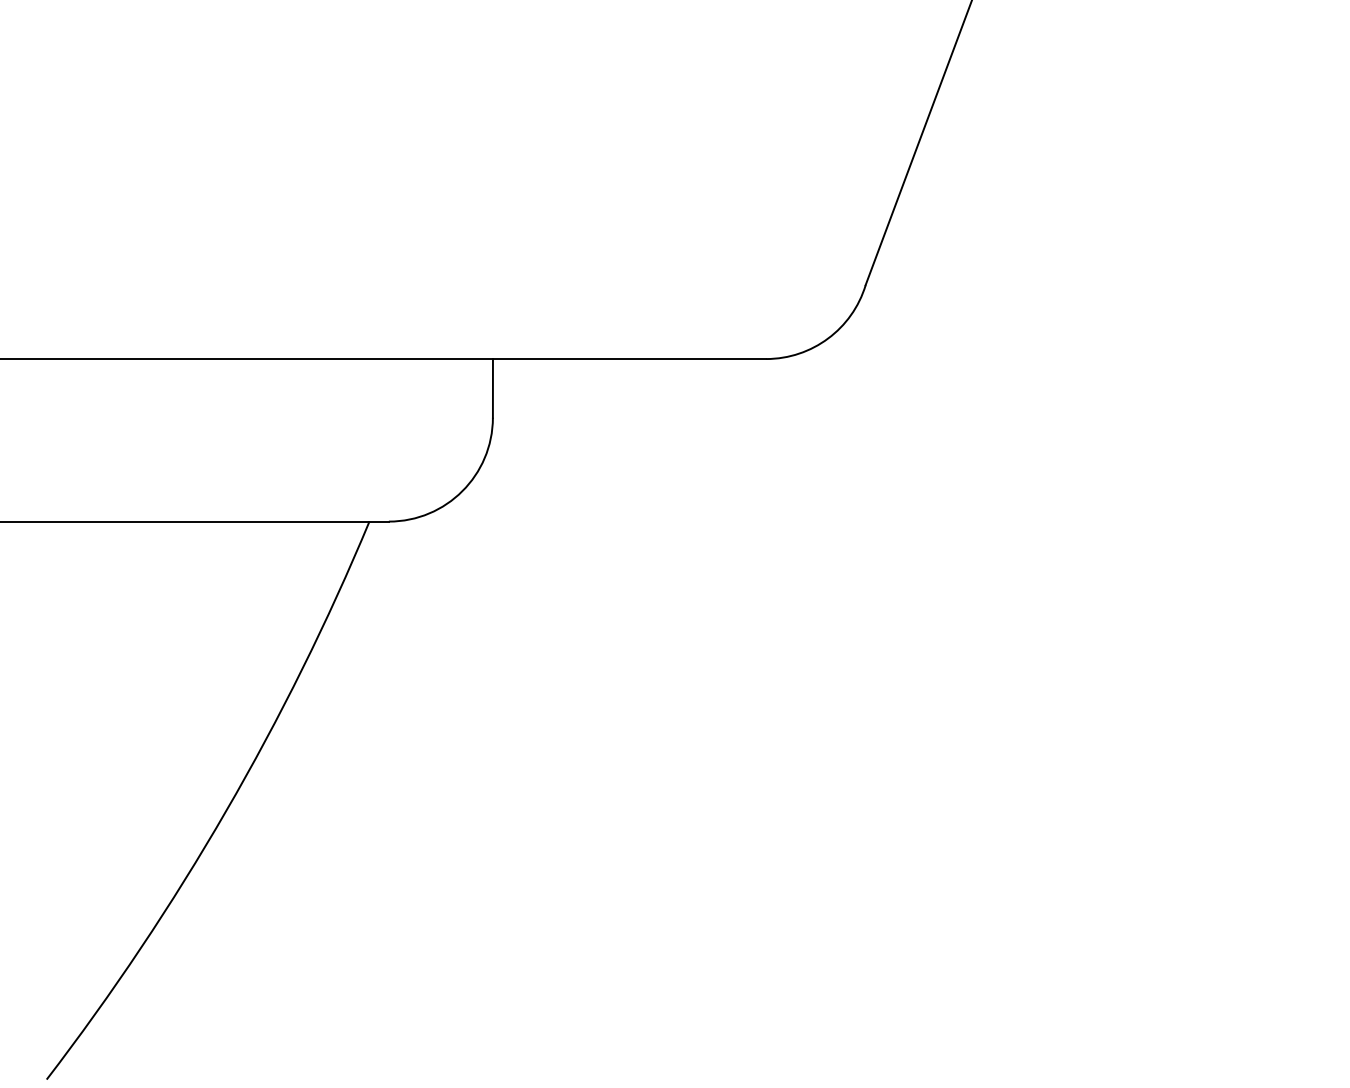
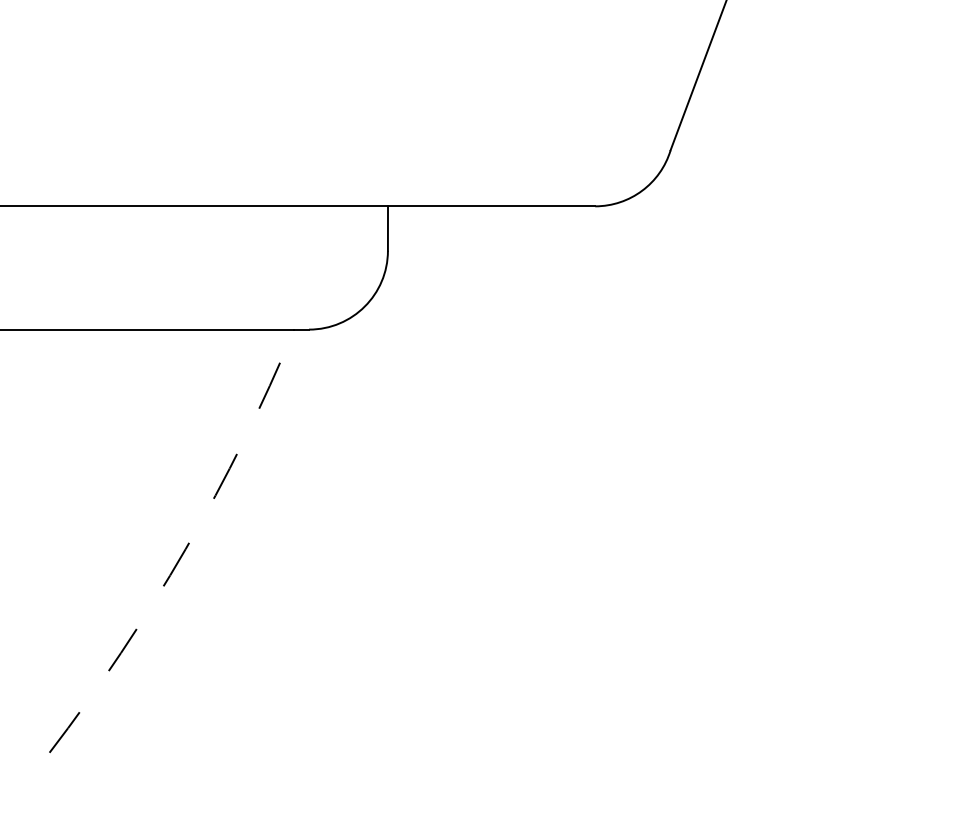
arc: (226, 811) -> (185, 549), solid -> dashed

